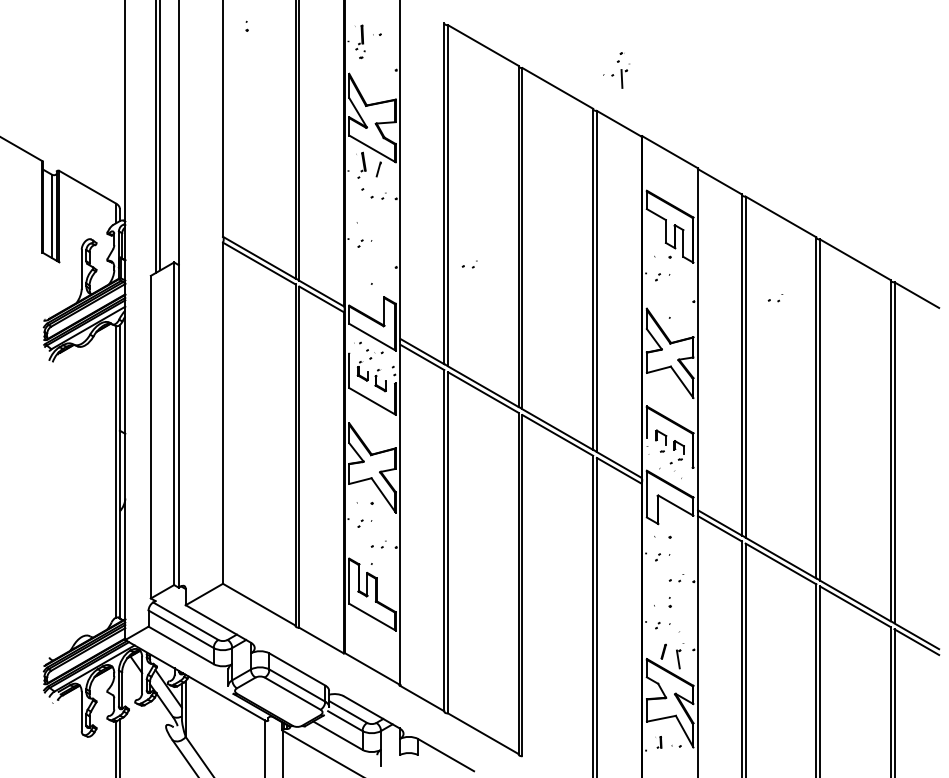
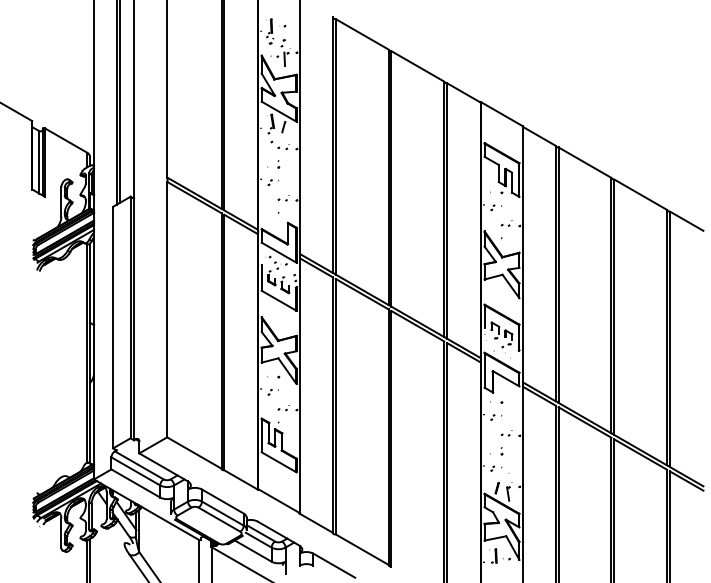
part: (246, 25) -> (278, 163), moved
part: (616, 70) -> (280, 53), moved
part: (469, 264) -> (283, 198), moved
part: (775, 298) -> (506, 223), moved
part: (658, 742) -> (493, 556), size x1.67

